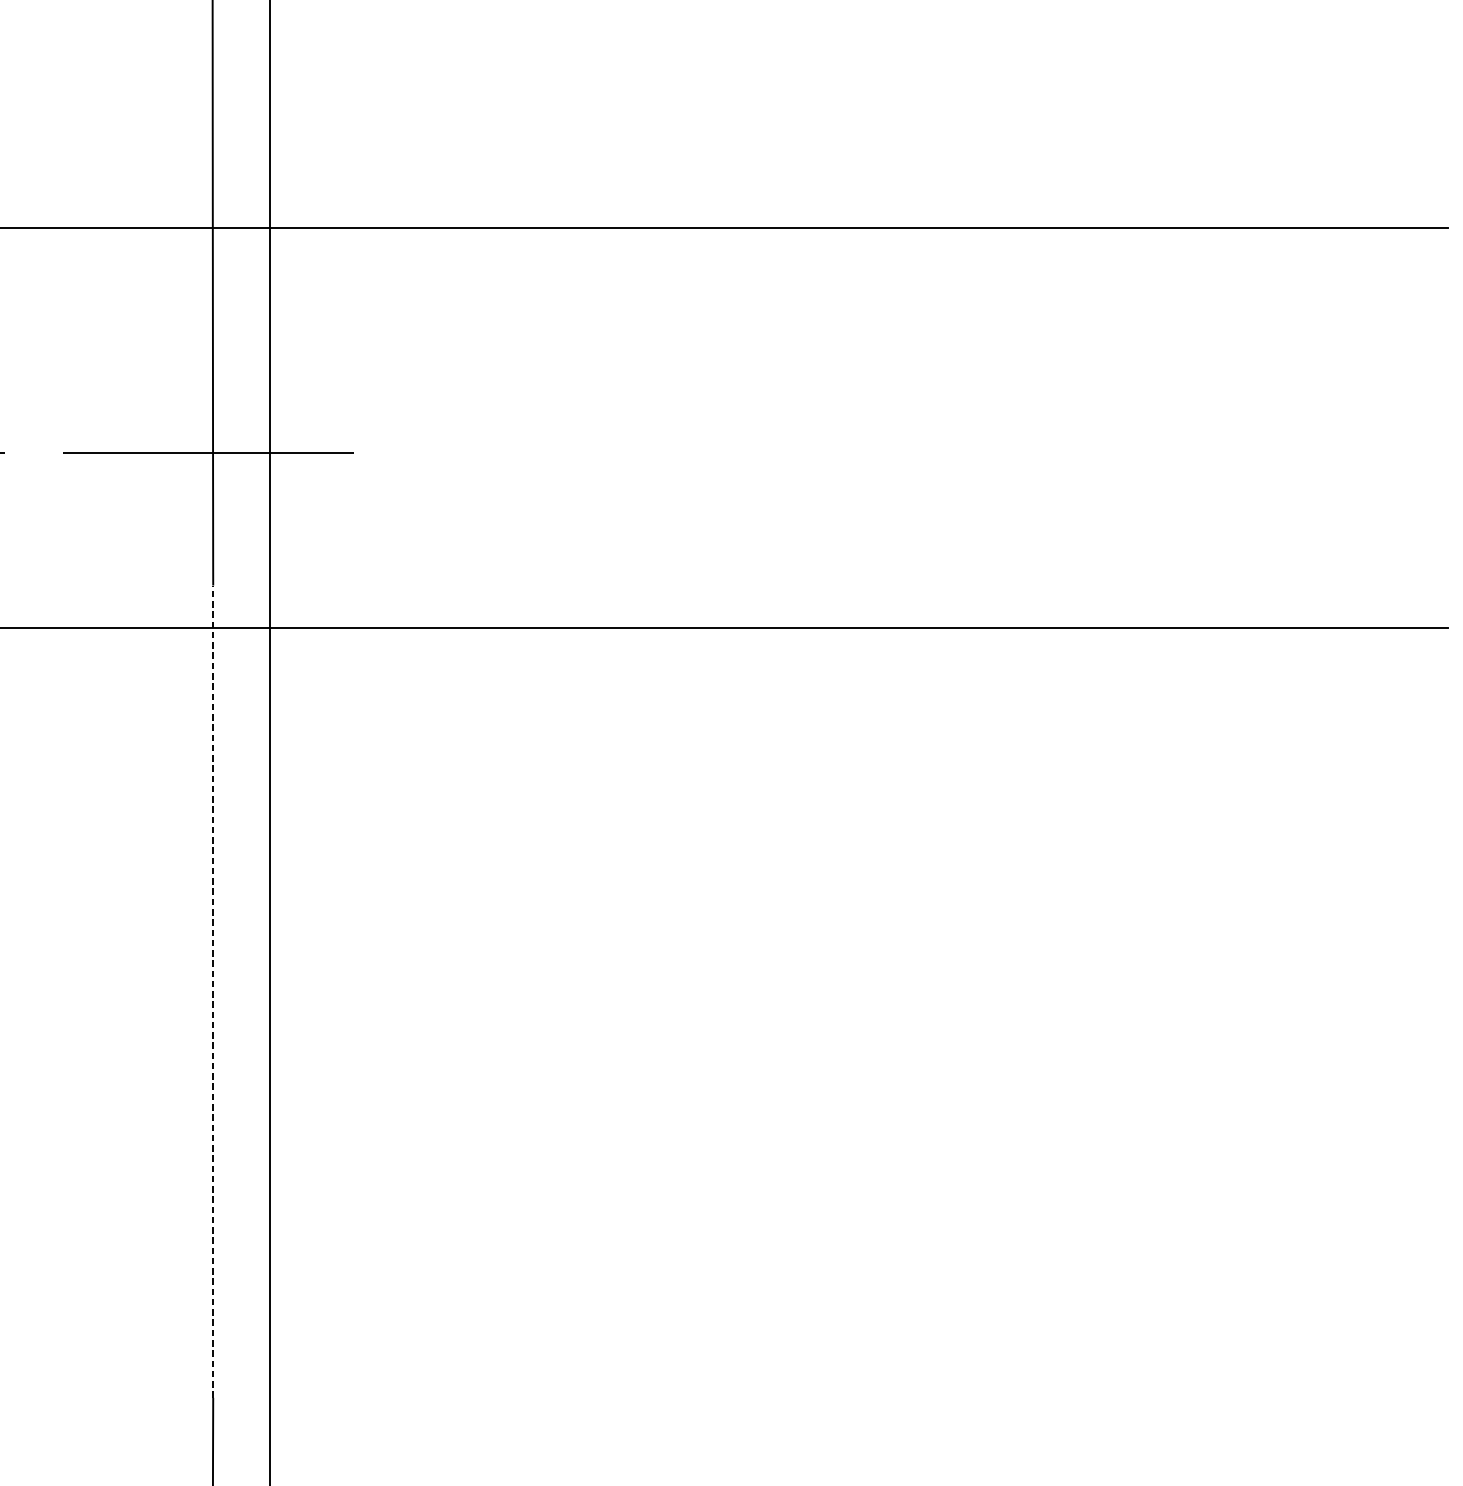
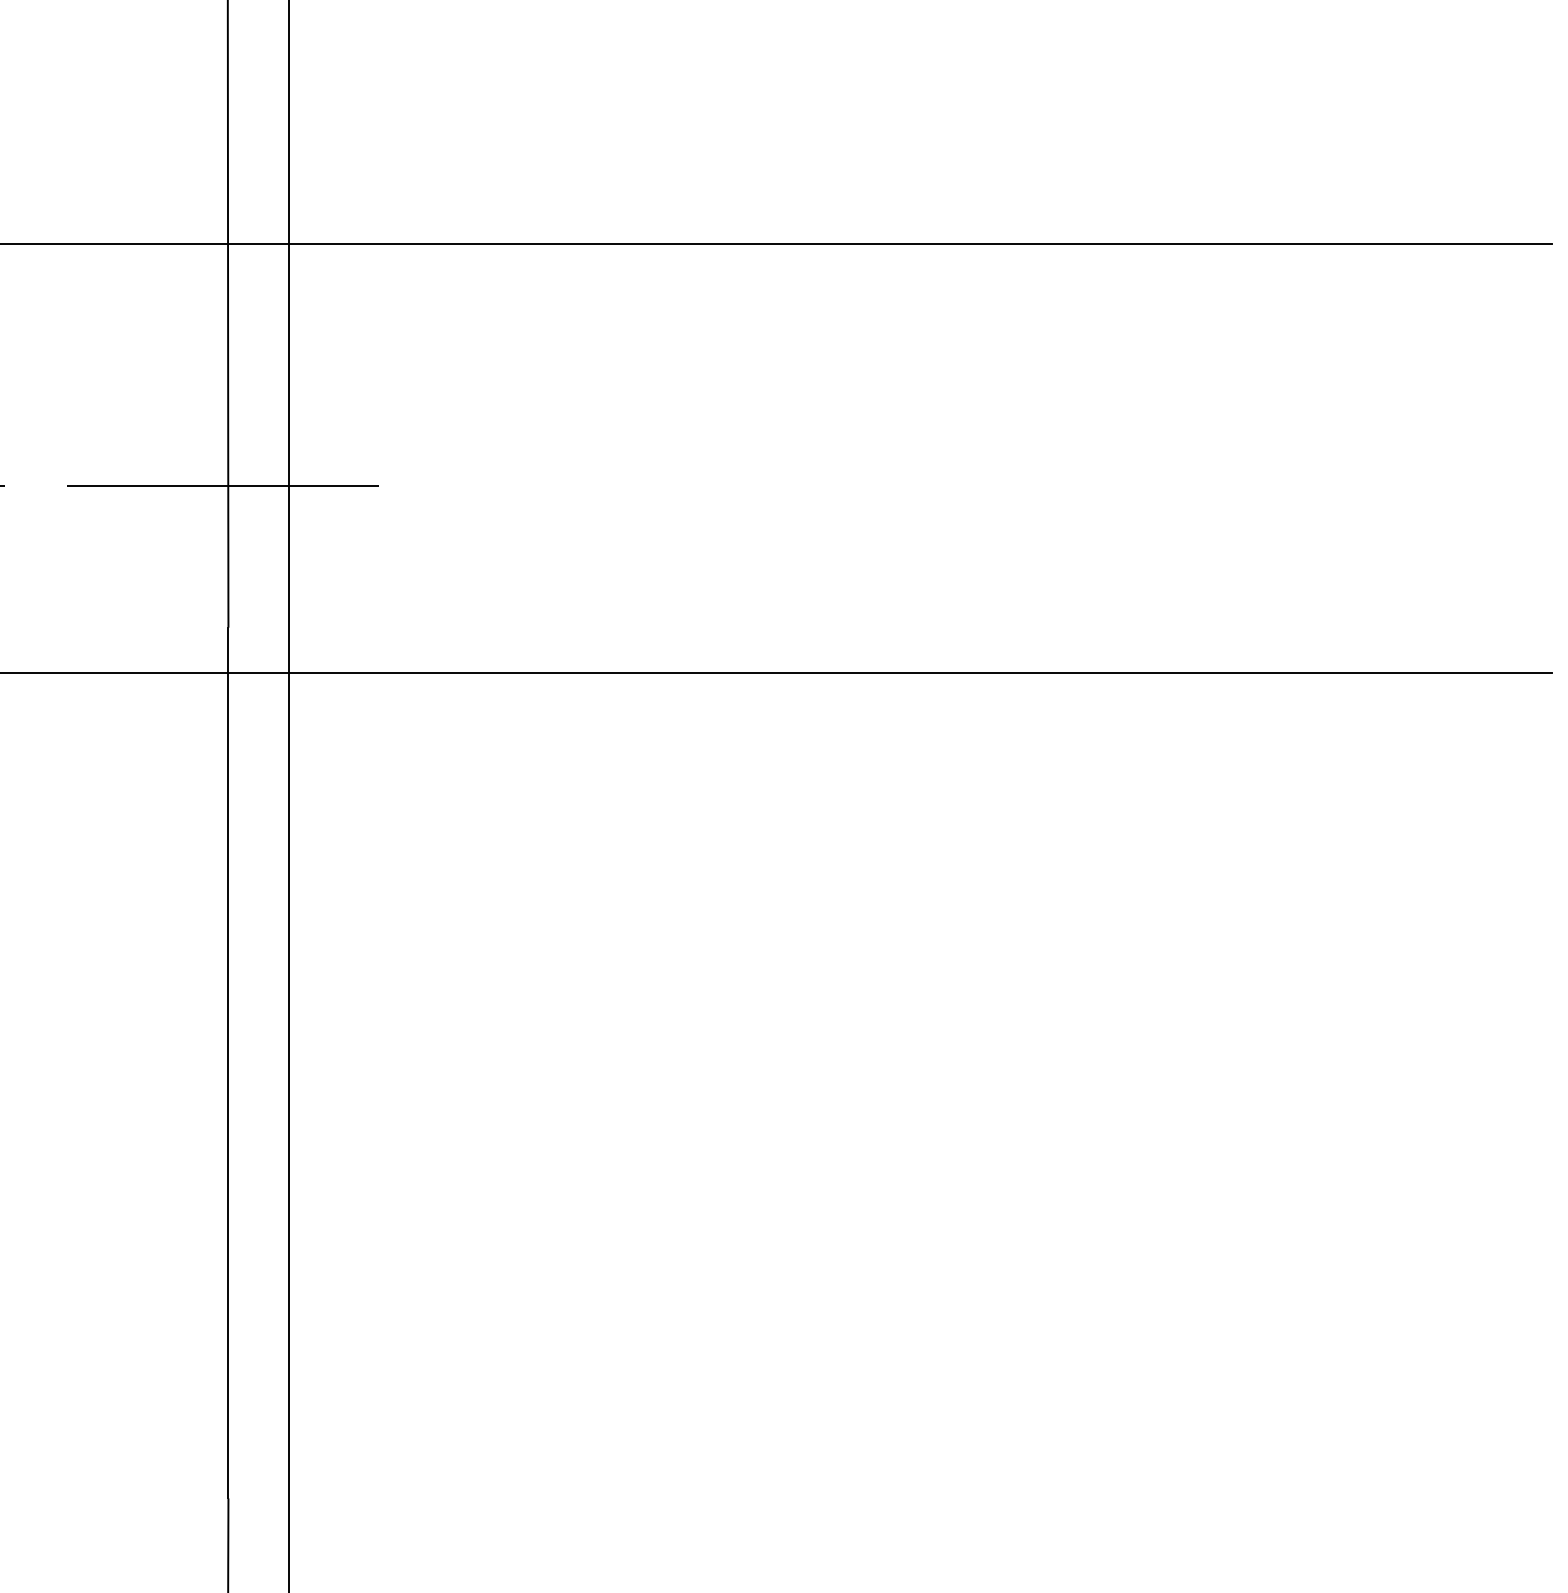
line: (213, 991) -> (228, 1062), dashed -> solid

